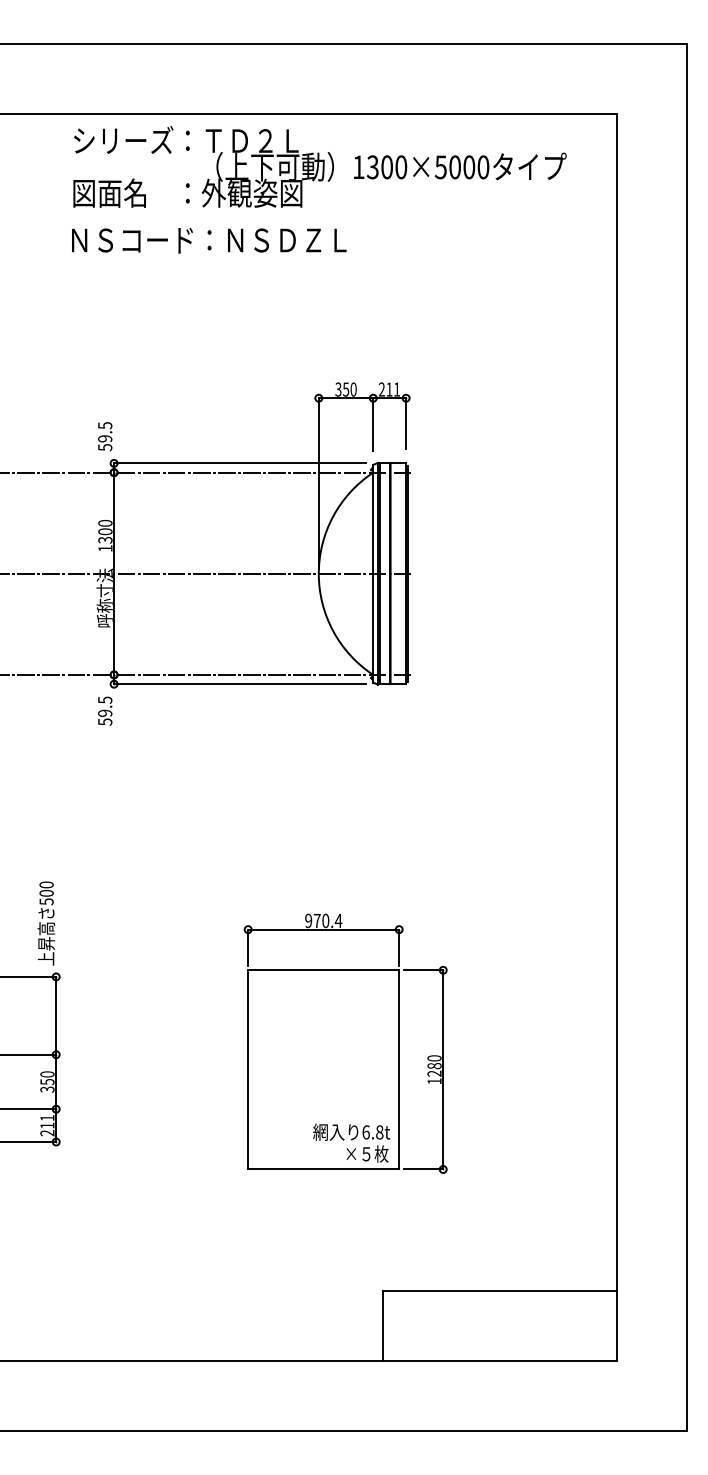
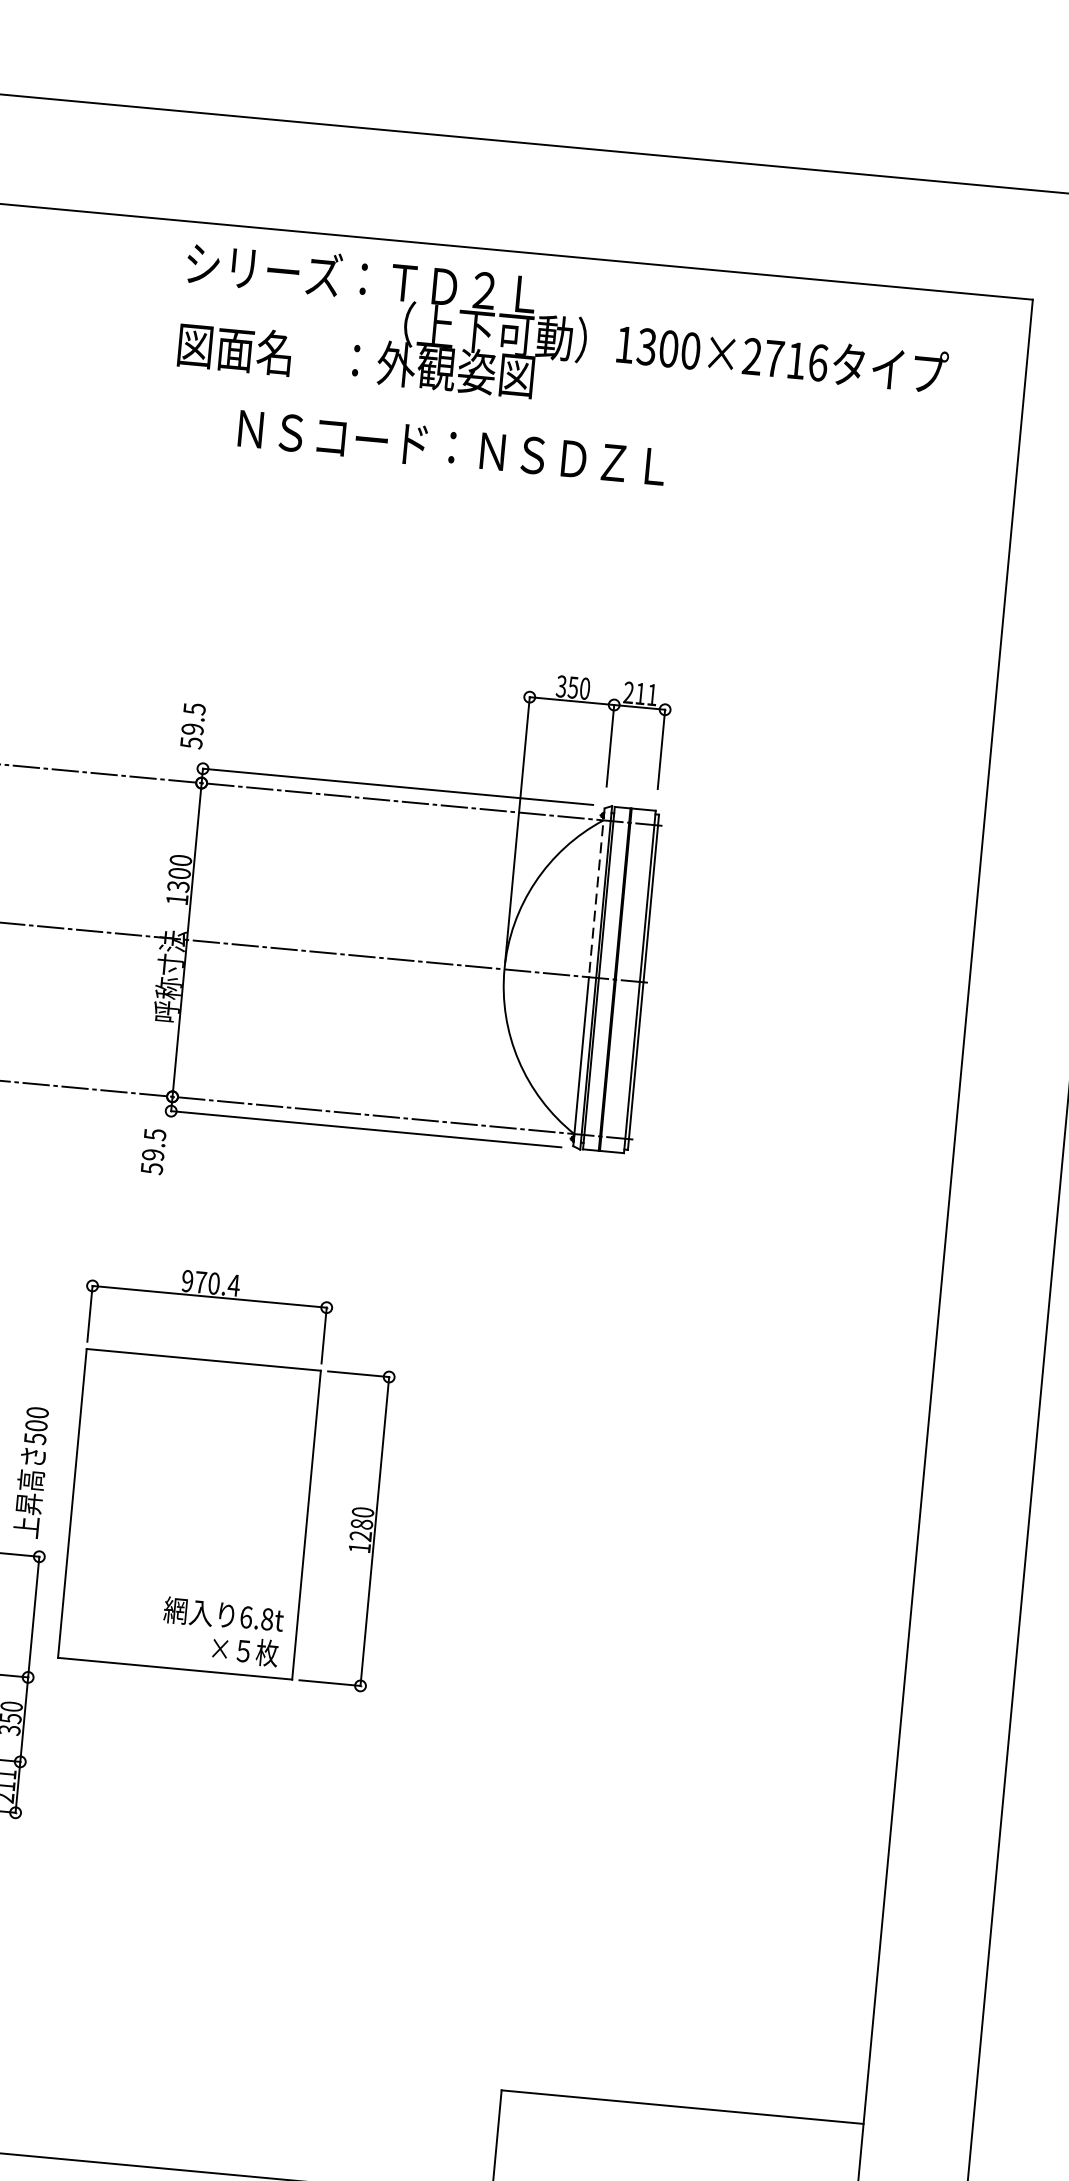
text: (461, 167) -> (784, 359), 1300×5000 -> 1300×2716
text: (209, 240) -> (452, 447), moved
line: (373, 519) -> (597, 893), solid -> dashed
part: (345, 1043) -> (227, 1476), moved

